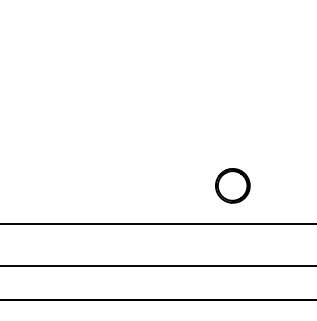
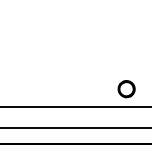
part: (232, 186) -> (126, 89), moved

